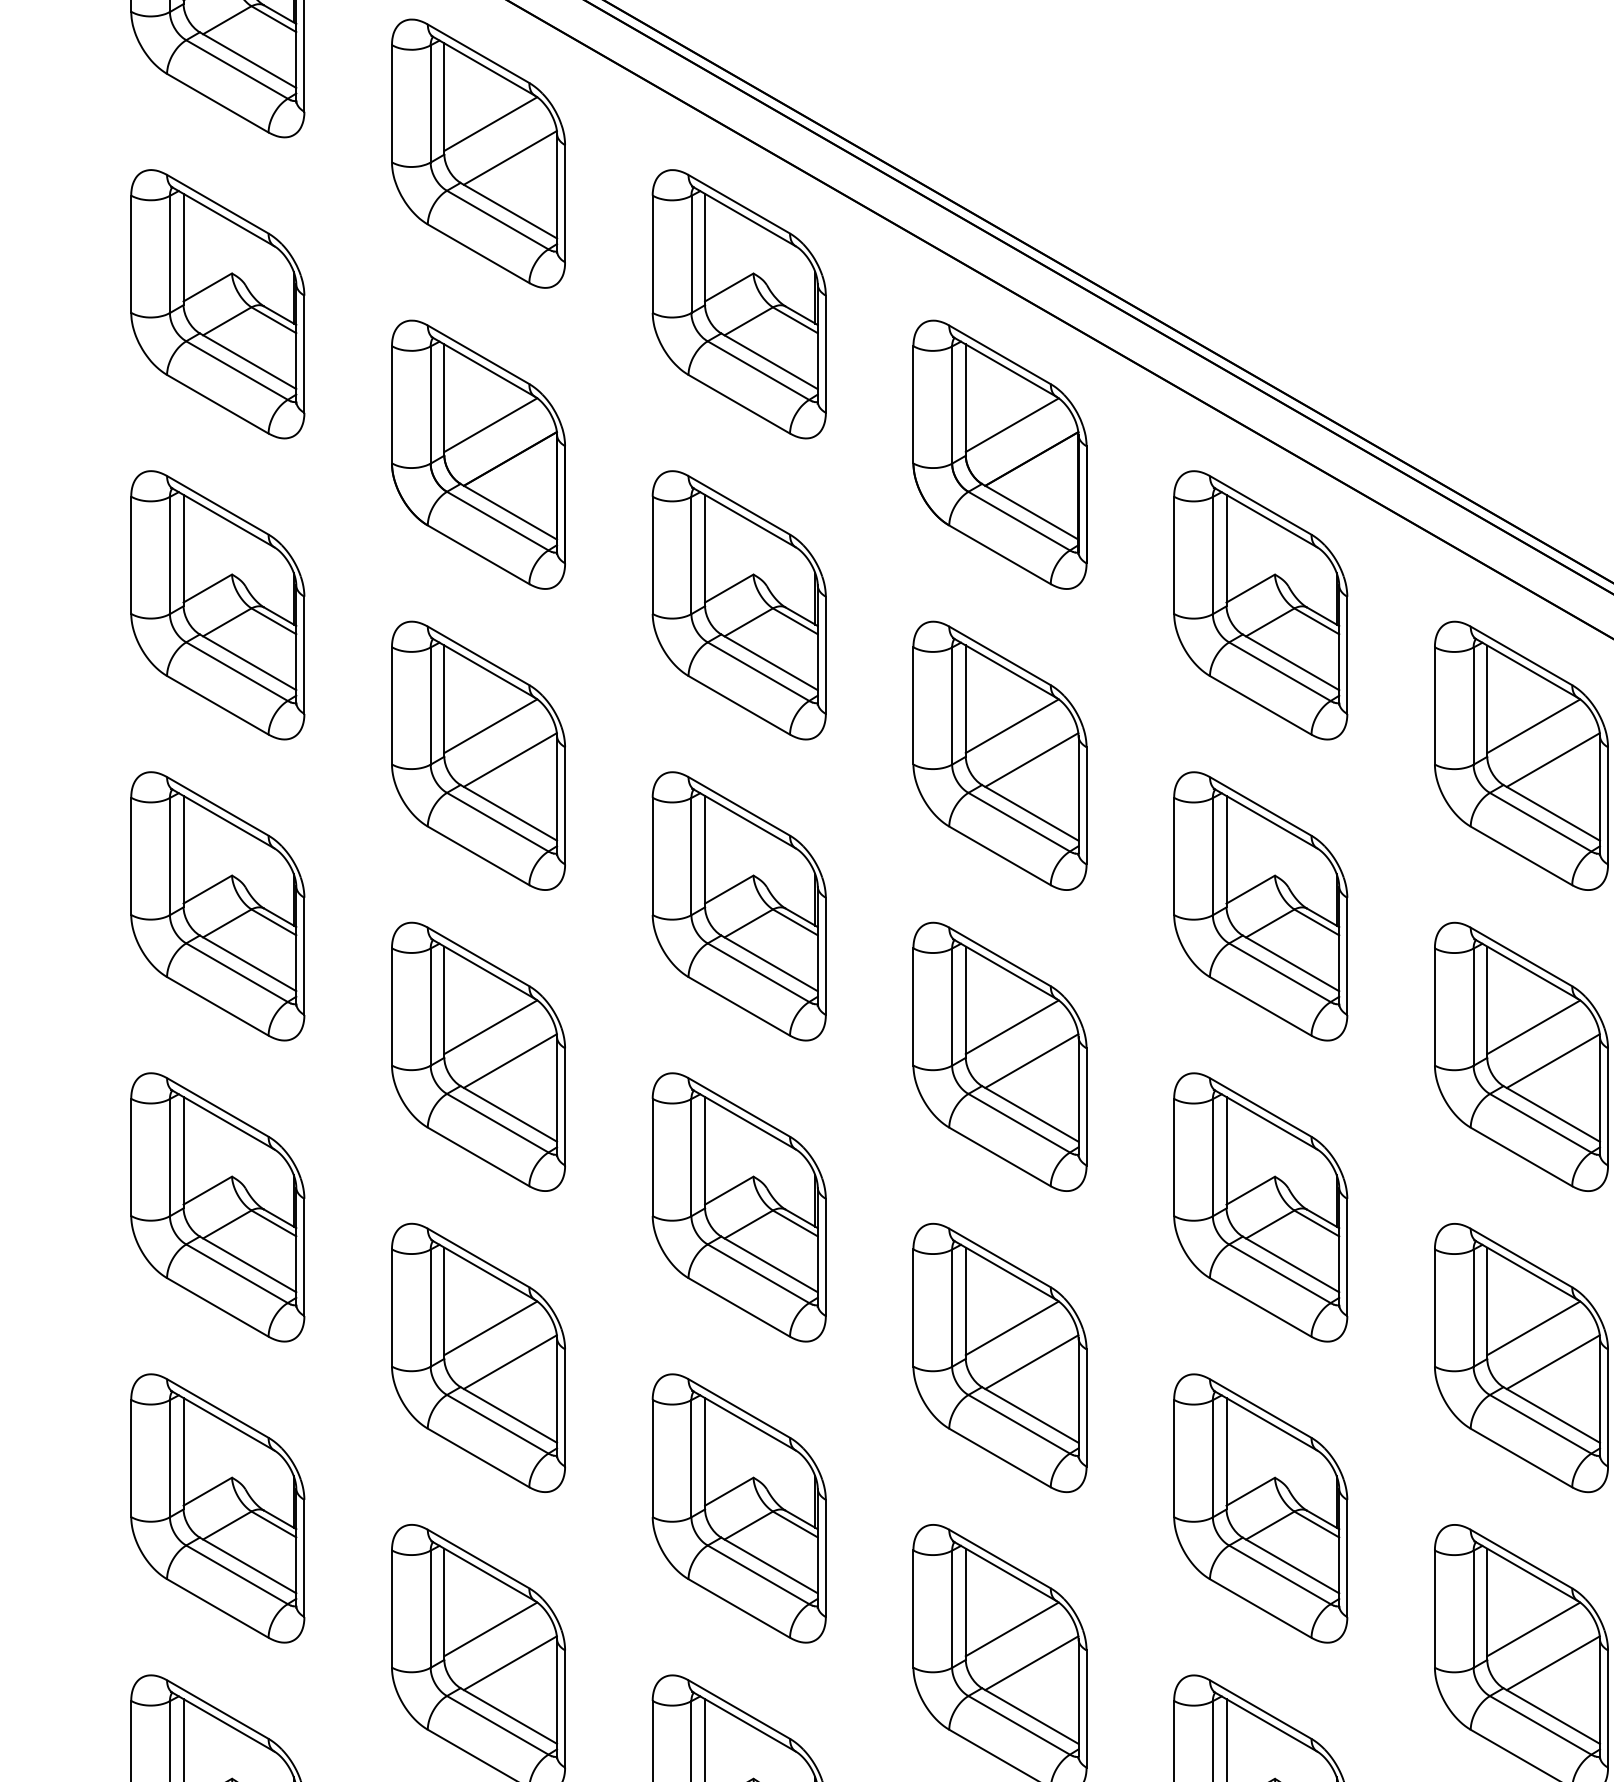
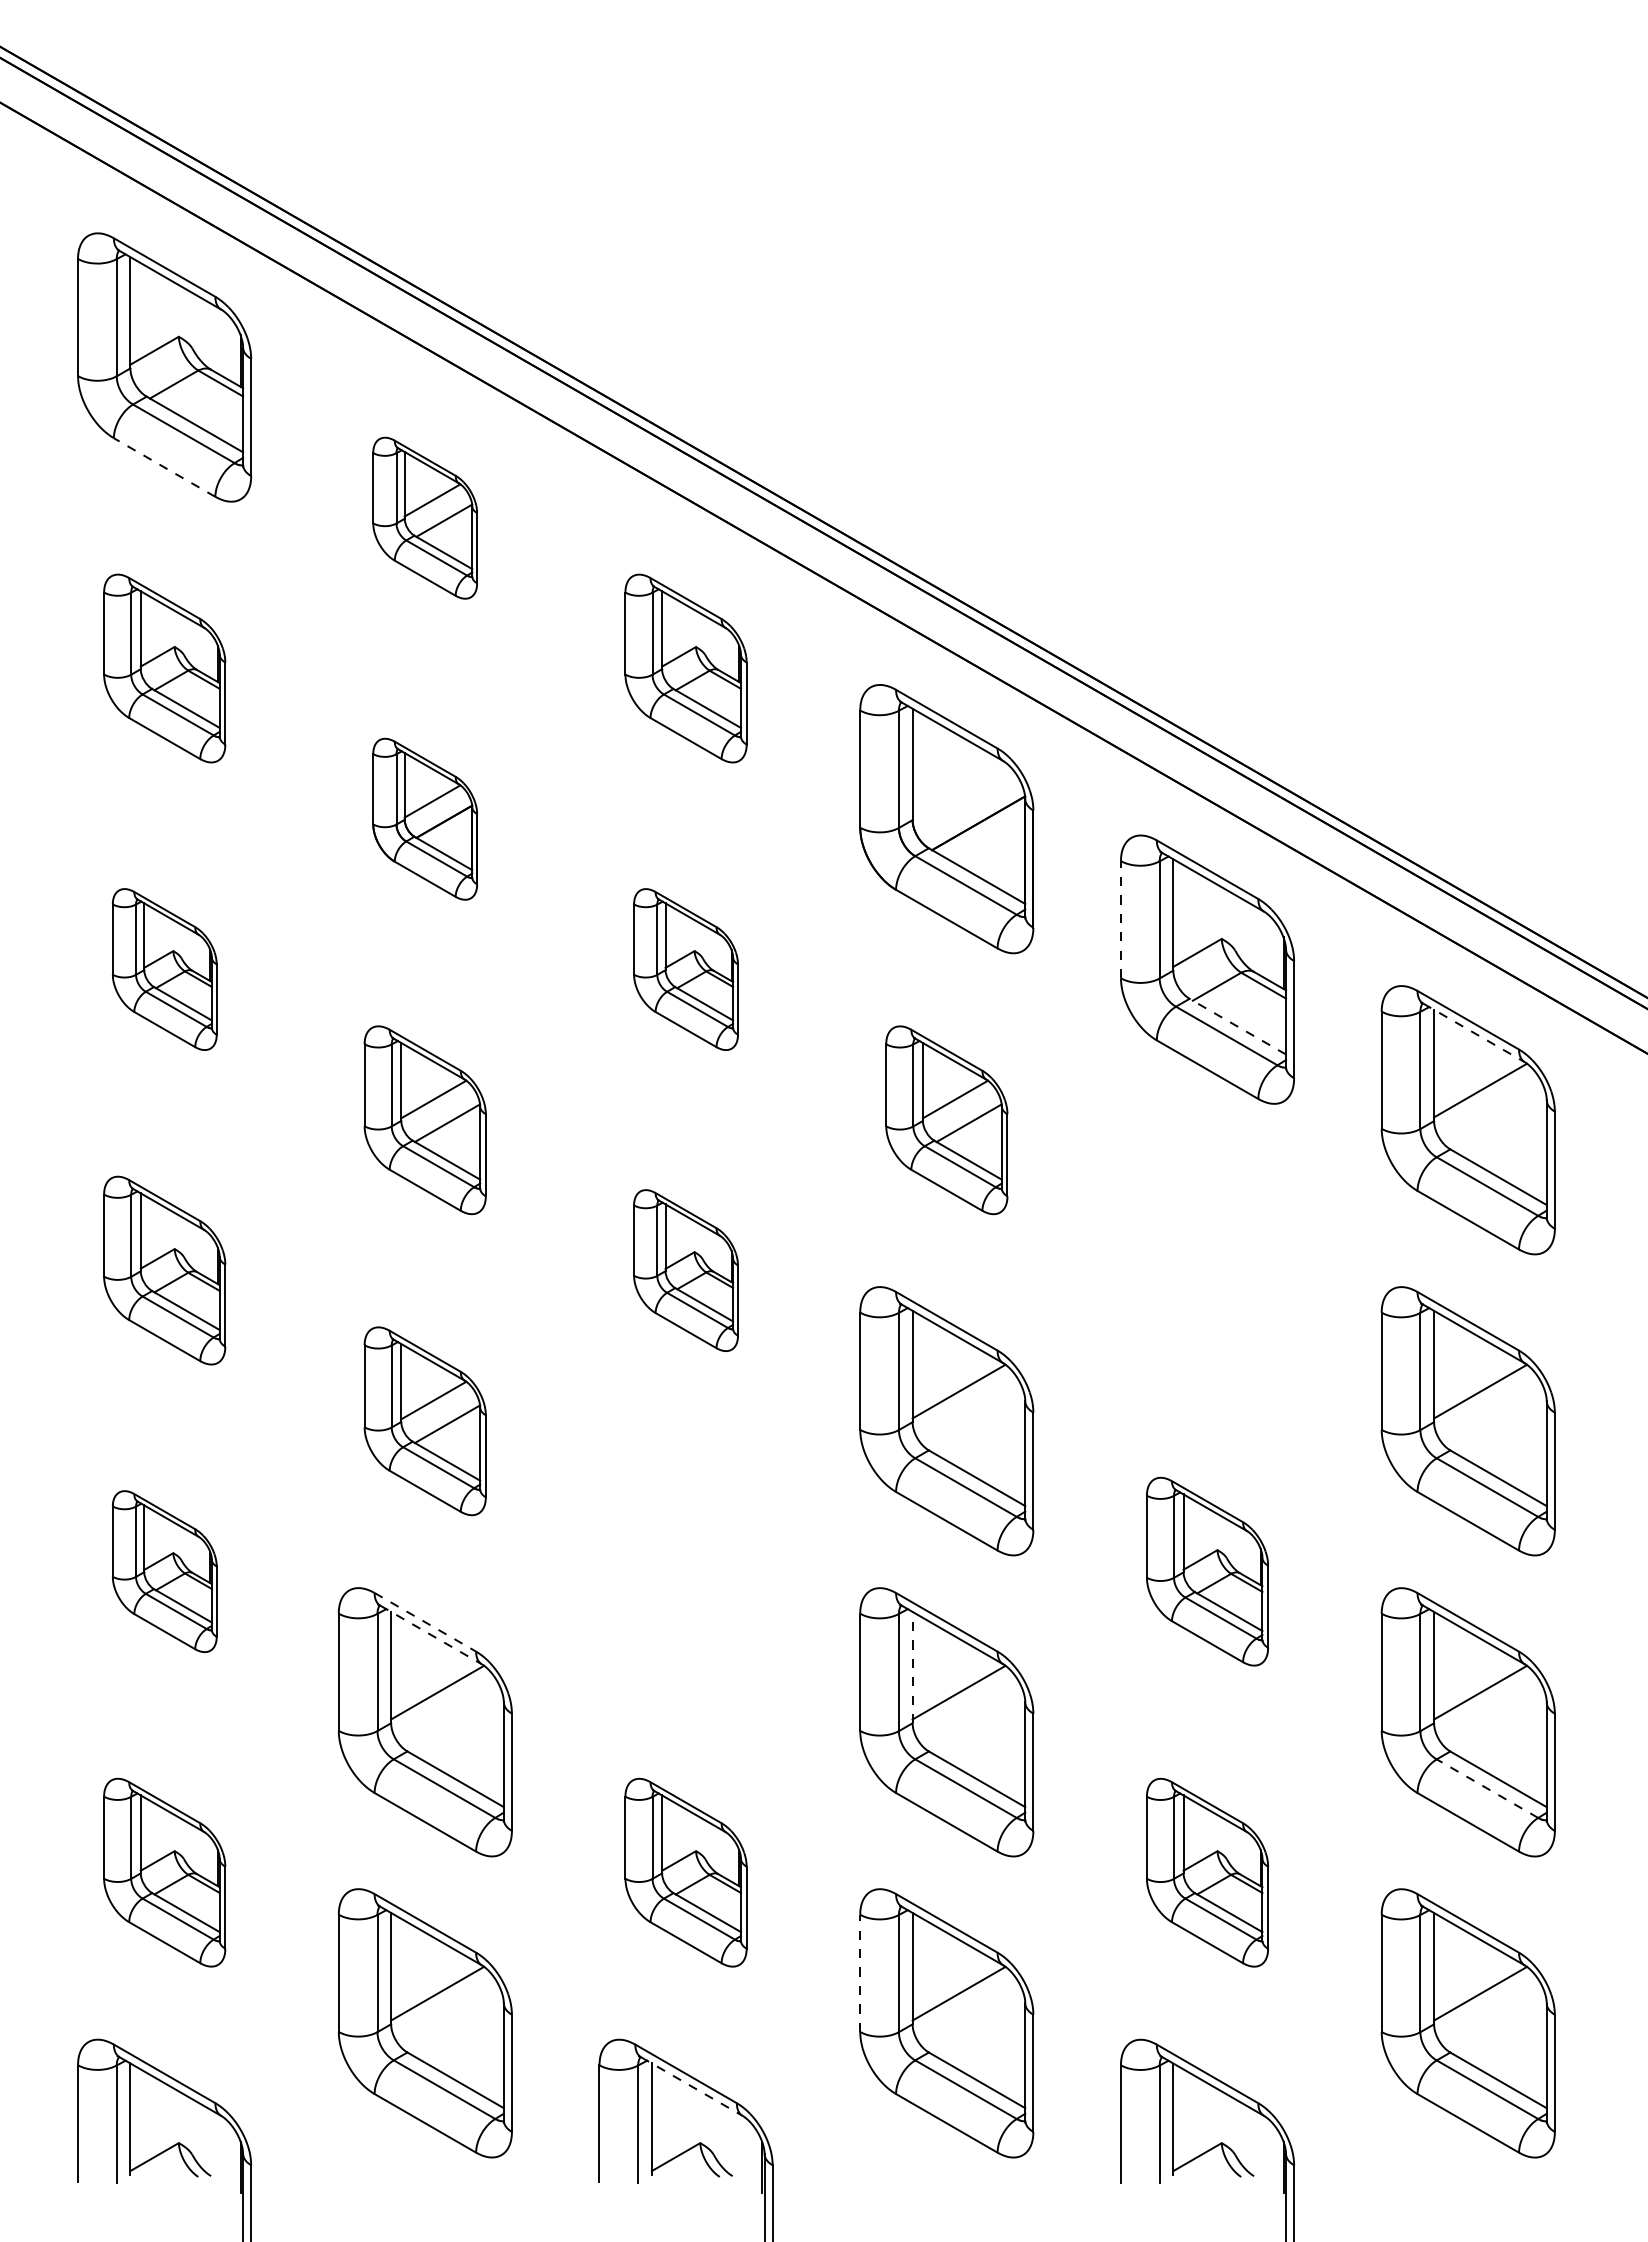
line: (217, 103) -> (164, 467), solid -> dashed
part: (477, 154) -> (424, 518), size x0.6
part: (217, 304) -> (164, 668), size x0.7
part: (738, 304) -> (685, 668), size x0.7
line: (1011, 425) -> (958, 789), removed
part: (477, 455) -> (424, 819), size x0.6
line: (1173, 555) -> (1120, 919), solid -> dashed
part: (217, 605) -> (164, 969), size x0.6
part: (738, 605) -> (685, 969), size x0.6
line: (1290, 662) -> (1237, 1026), solid -> dashed
line: (1527, 668) -> (1474, 1032), solid -> dashed
part: (477, 756) -> (424, 1120), size x0.7
part: (999, 756) -> (946, 1120), size x0.7
line: (1552, 760) -> (1499, 1124), removed
part: (217, 906) -> (164, 1270), size x0.7
part: (738, 906) -> (685, 1270), size x0.6
part: (1260, 906) -> (1207, 1270), removed
part: (477, 1057) -> (424, 1421), size x0.7
line: (1031, 1061) -> (978, 1425), removed
line: (1552, 1061) -> (1499, 1425), removed
part: (217, 1207) -> (164, 1571), size x0.6
part: (738, 1207) -> (685, 1571), removed
part: (1260, 1207) -> (1207, 1571), size x0.7
line: (478, 1258) -> (425, 1622), solid -> dashed
line: (484, 1270) -> (431, 1634), solid -> dashed
line: (965, 1303) -> (912, 1667), solid -> dashed
line: (509, 1362) -> (456, 1726), removed
line: (1031, 1362) -> (978, 1726), removed
line: (1552, 1362) -> (1499, 1726), removed
line: (1540, 1424) -> (1487, 1788), solid -> dashed
part: (217, 1508) -> (164, 1872), size x0.7
part: (738, 1508) -> (685, 1872), size x0.7
part: (1260, 1508) -> (1207, 1872), size x0.7
line: (913, 1609) -> (860, 1973), solid -> dashed
line: (509, 1663) -> (456, 2027), removed
line: (1031, 1663) -> (978, 2027), removed
line: (1552, 1663) -> (1499, 2027), removed
line: (744, 1722) -> (691, 2086), solid -> dashed

